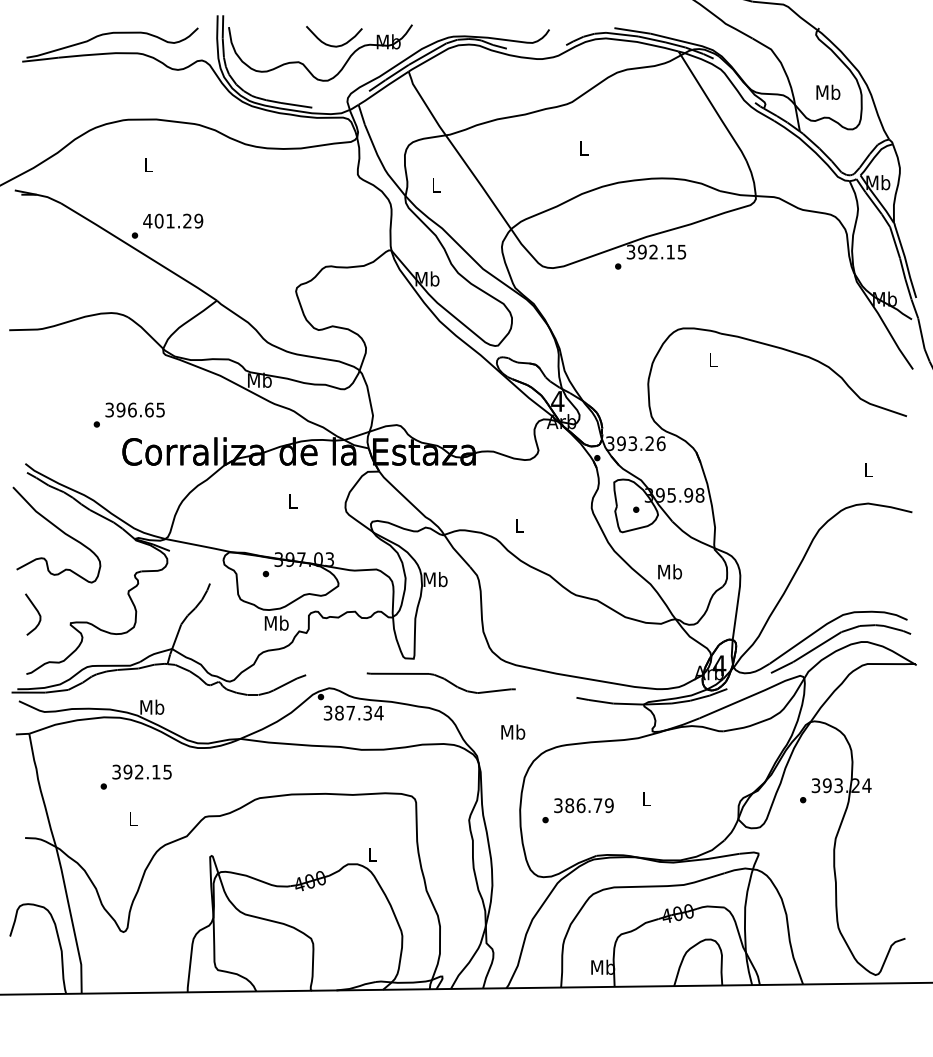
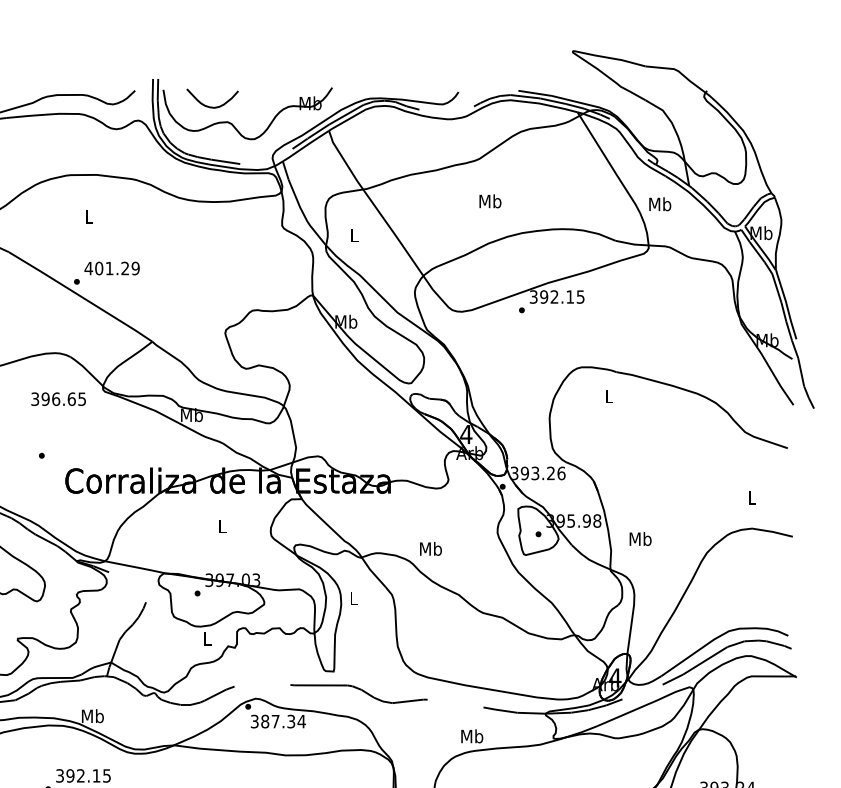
curve: (330, 44) -> (209, 105), moved
text: (828, 91) -> (660, 203), moved
text: (583, 147) -> (489, 200), L -> Mb
text: (134, 409) -> (58, 398), moved
text: (519, 525) -> (431, 548), L -> Mb
text: (669, 571) -> (640, 538), moved
text: (435, 579) -> (353, 598), Mb -> L
text: (276, 622) -> (207, 638), Mb -> L
text: (513, 731) -> (472, 735), moved

